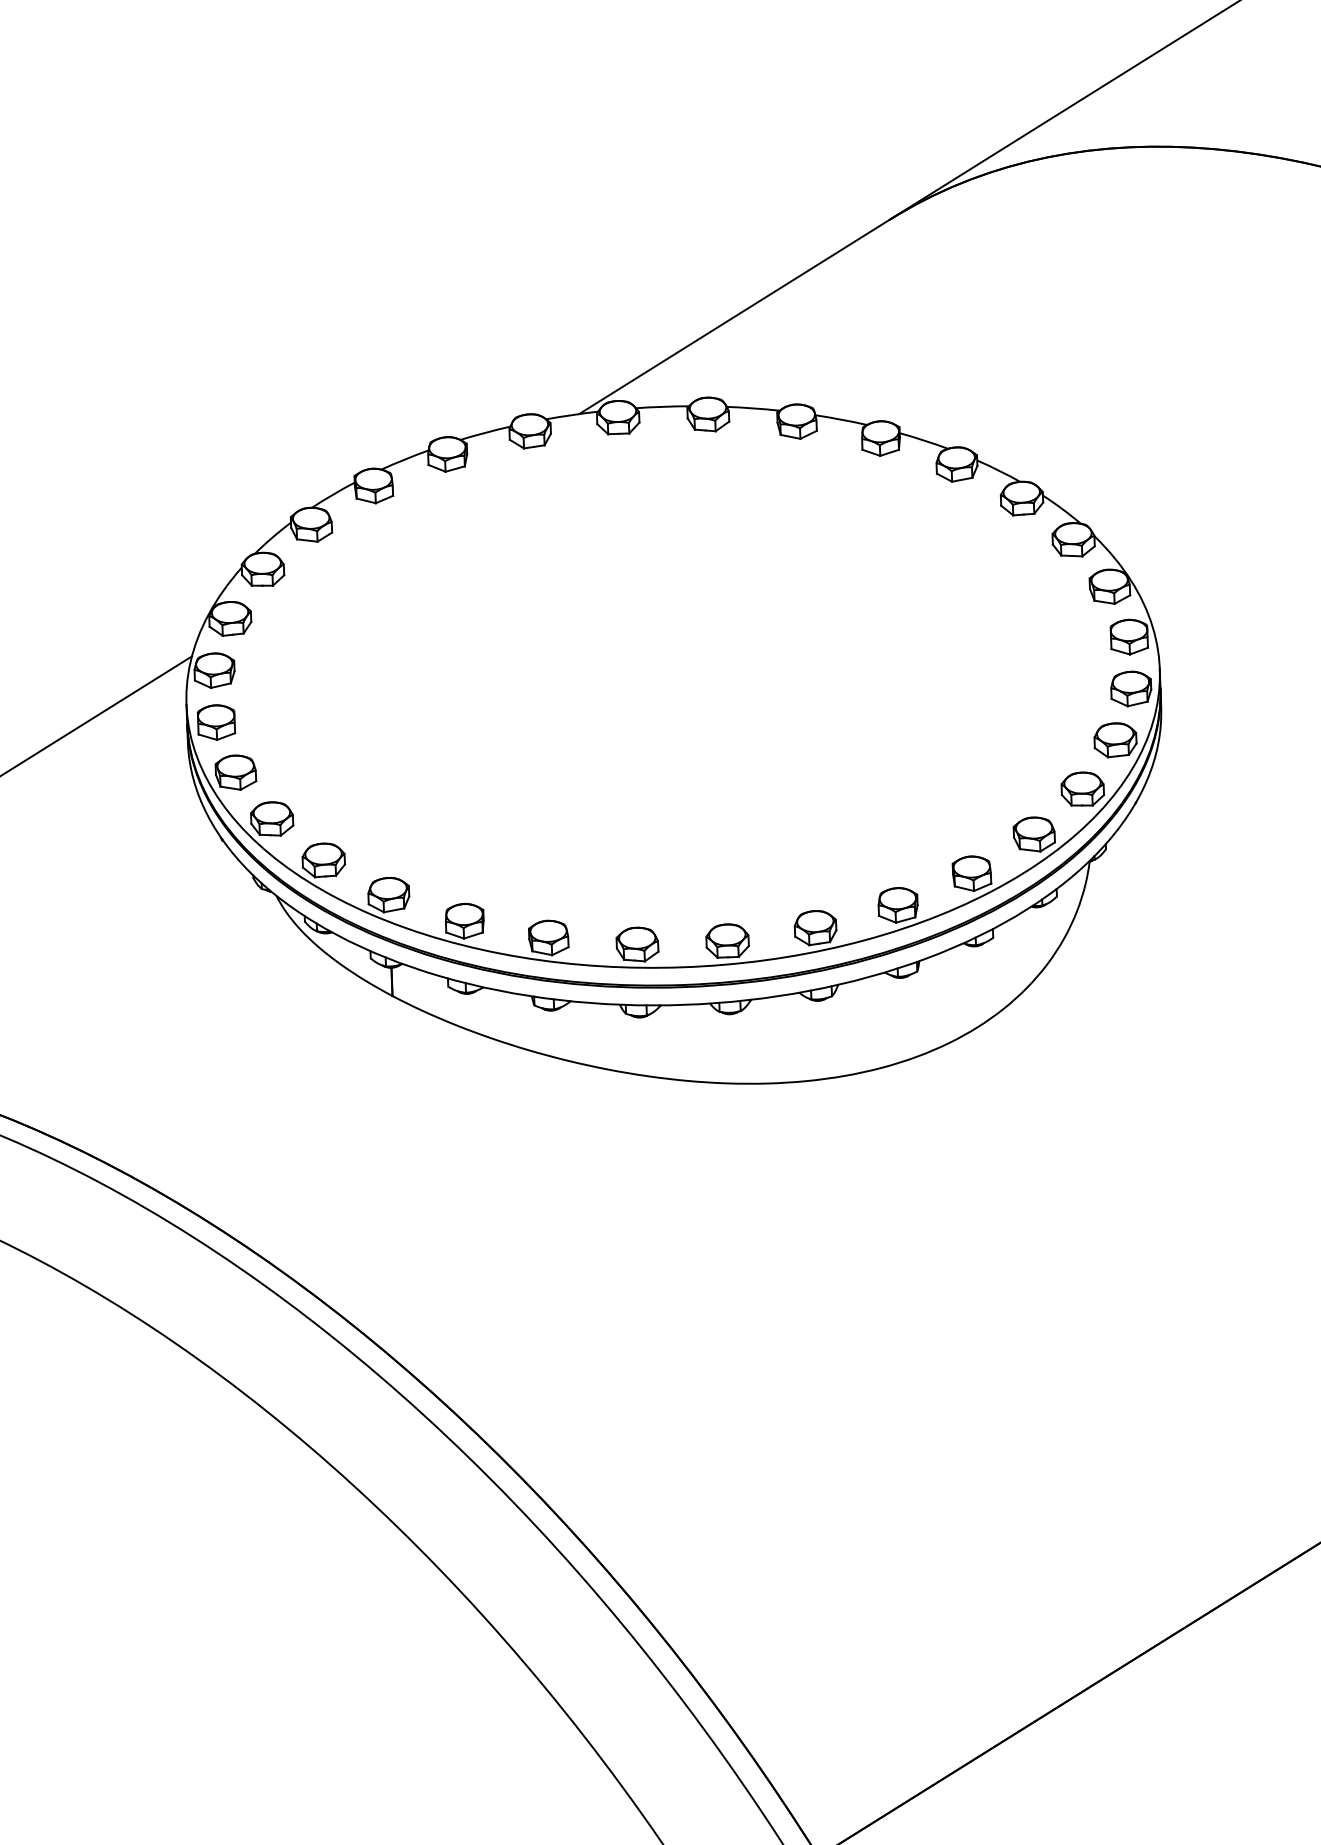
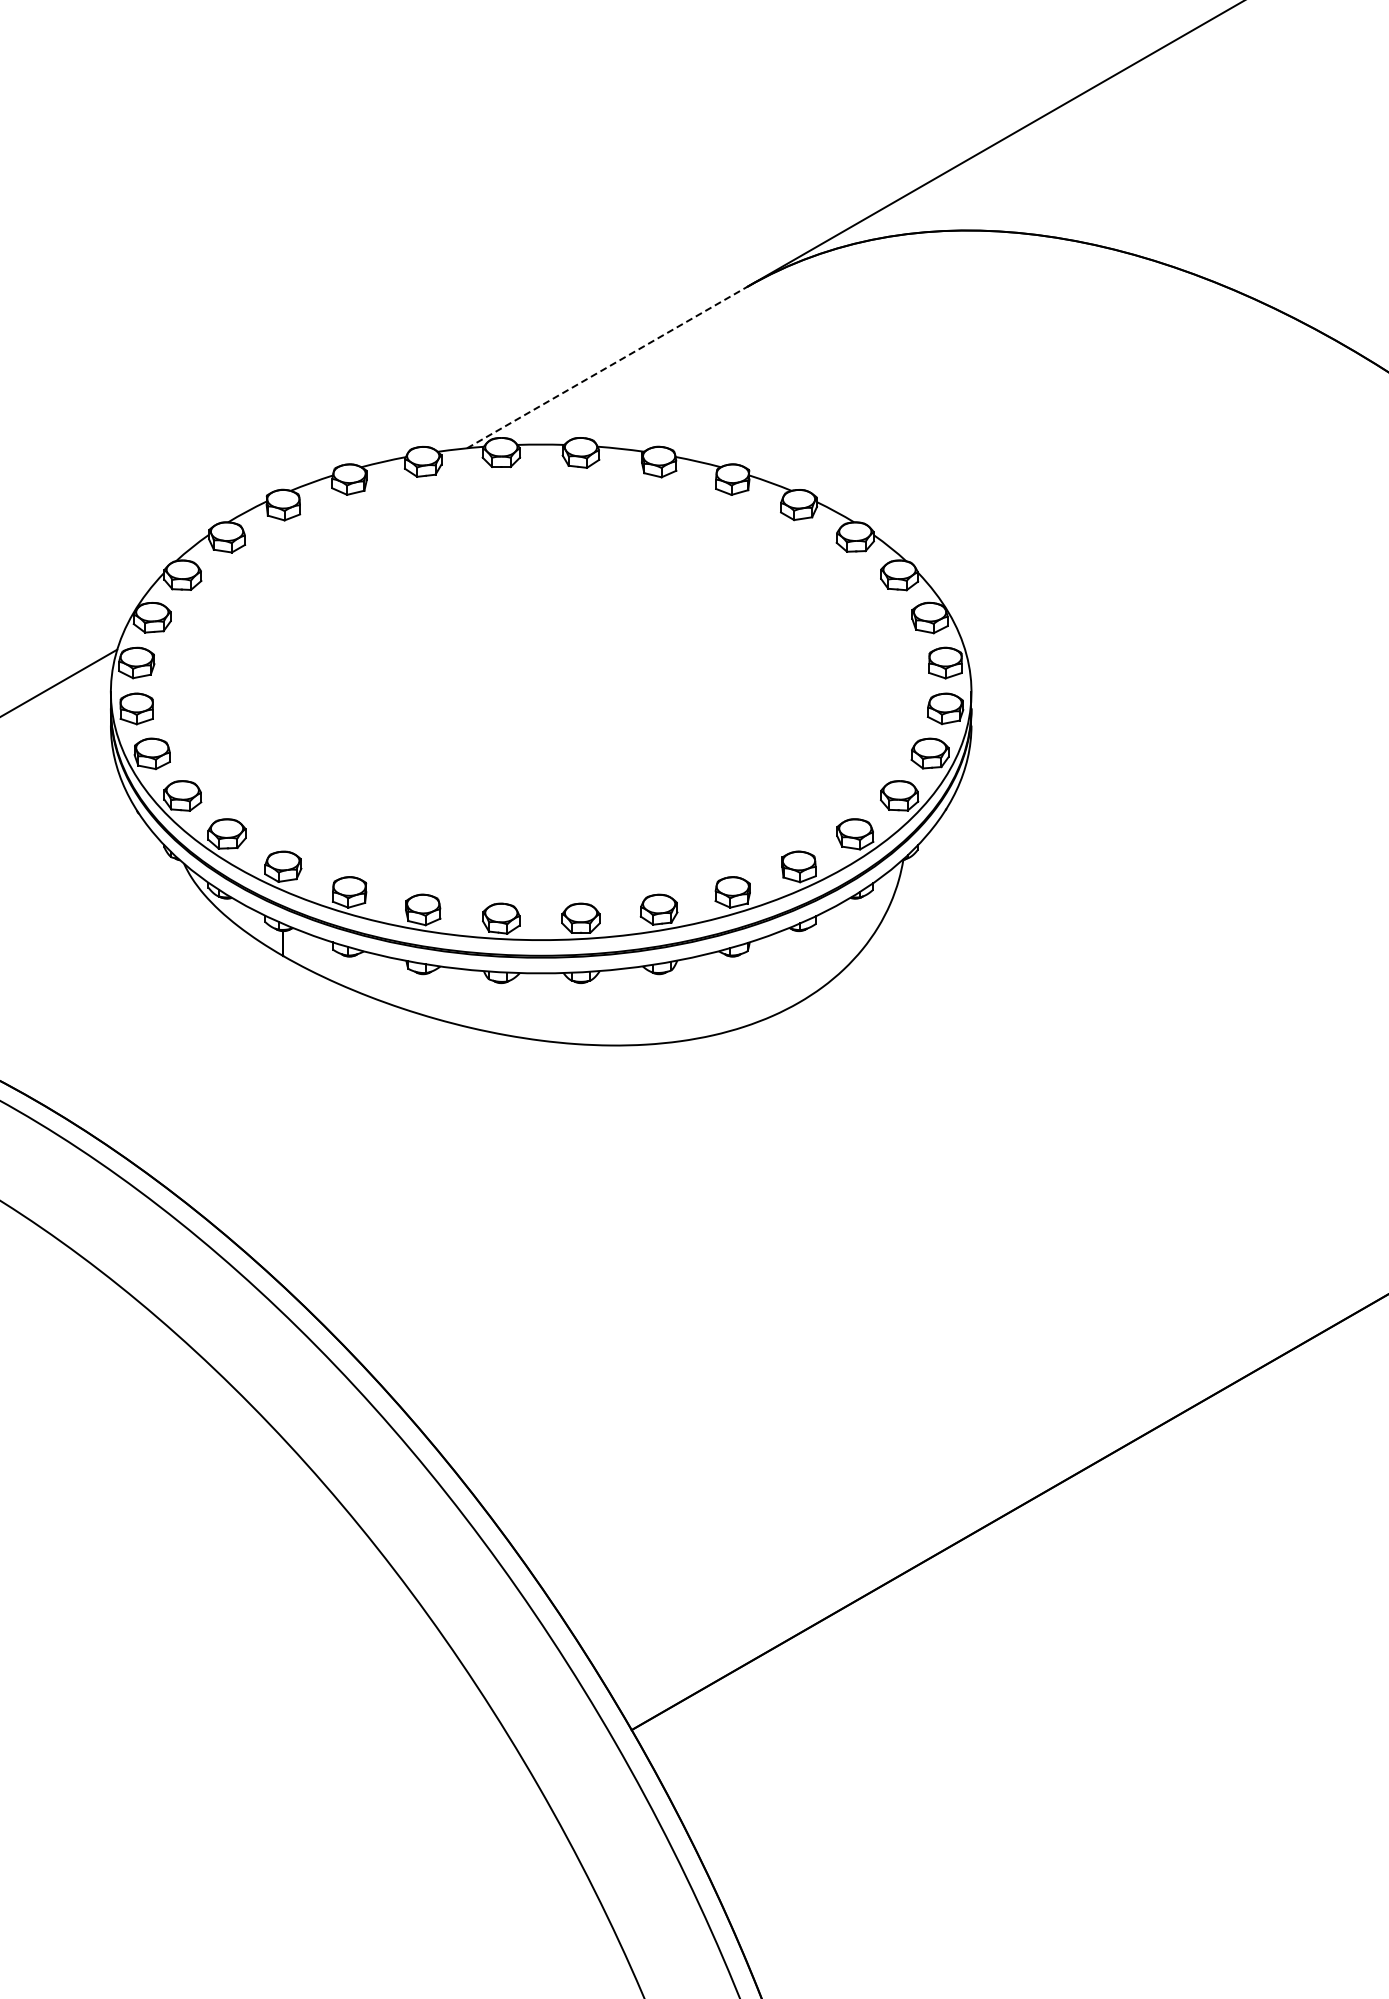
line: (734, 316) -> (607, 367), solid -> dashed

